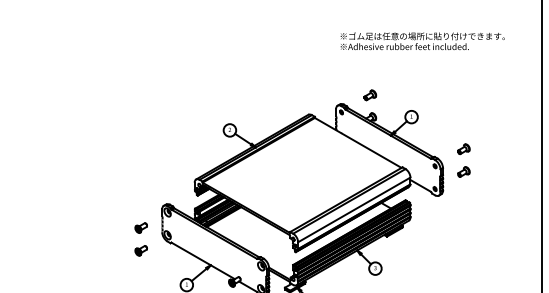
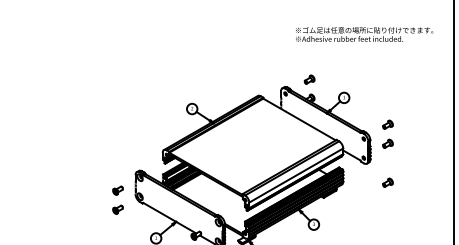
text: (422, 41) -> (364, 34), moved
part: (463, 218) -> (387, 182), added

